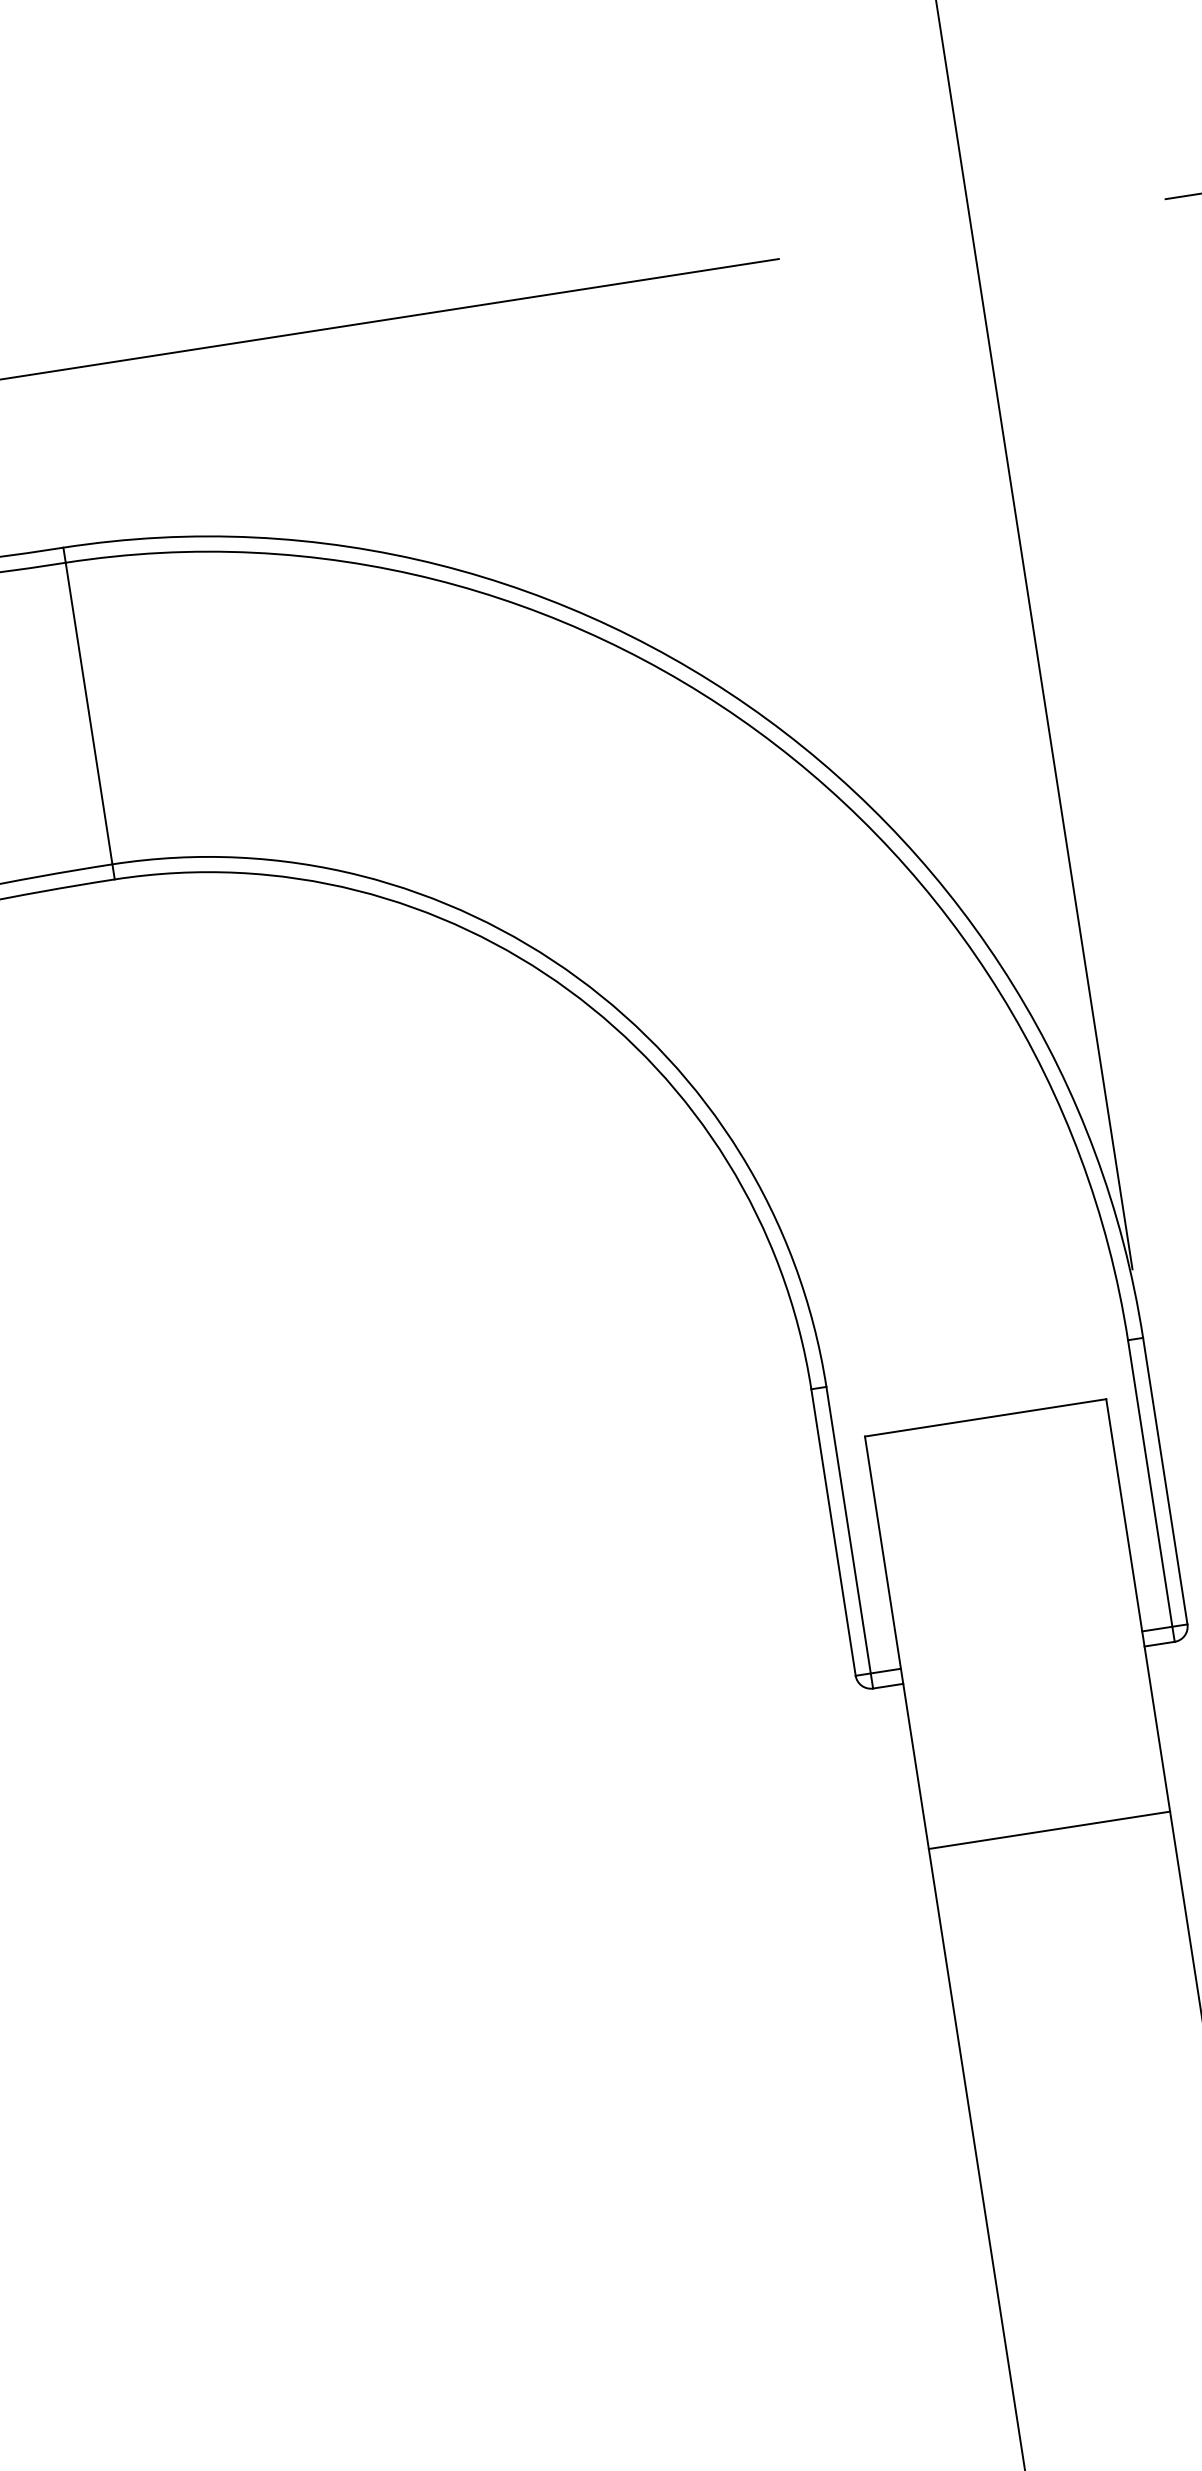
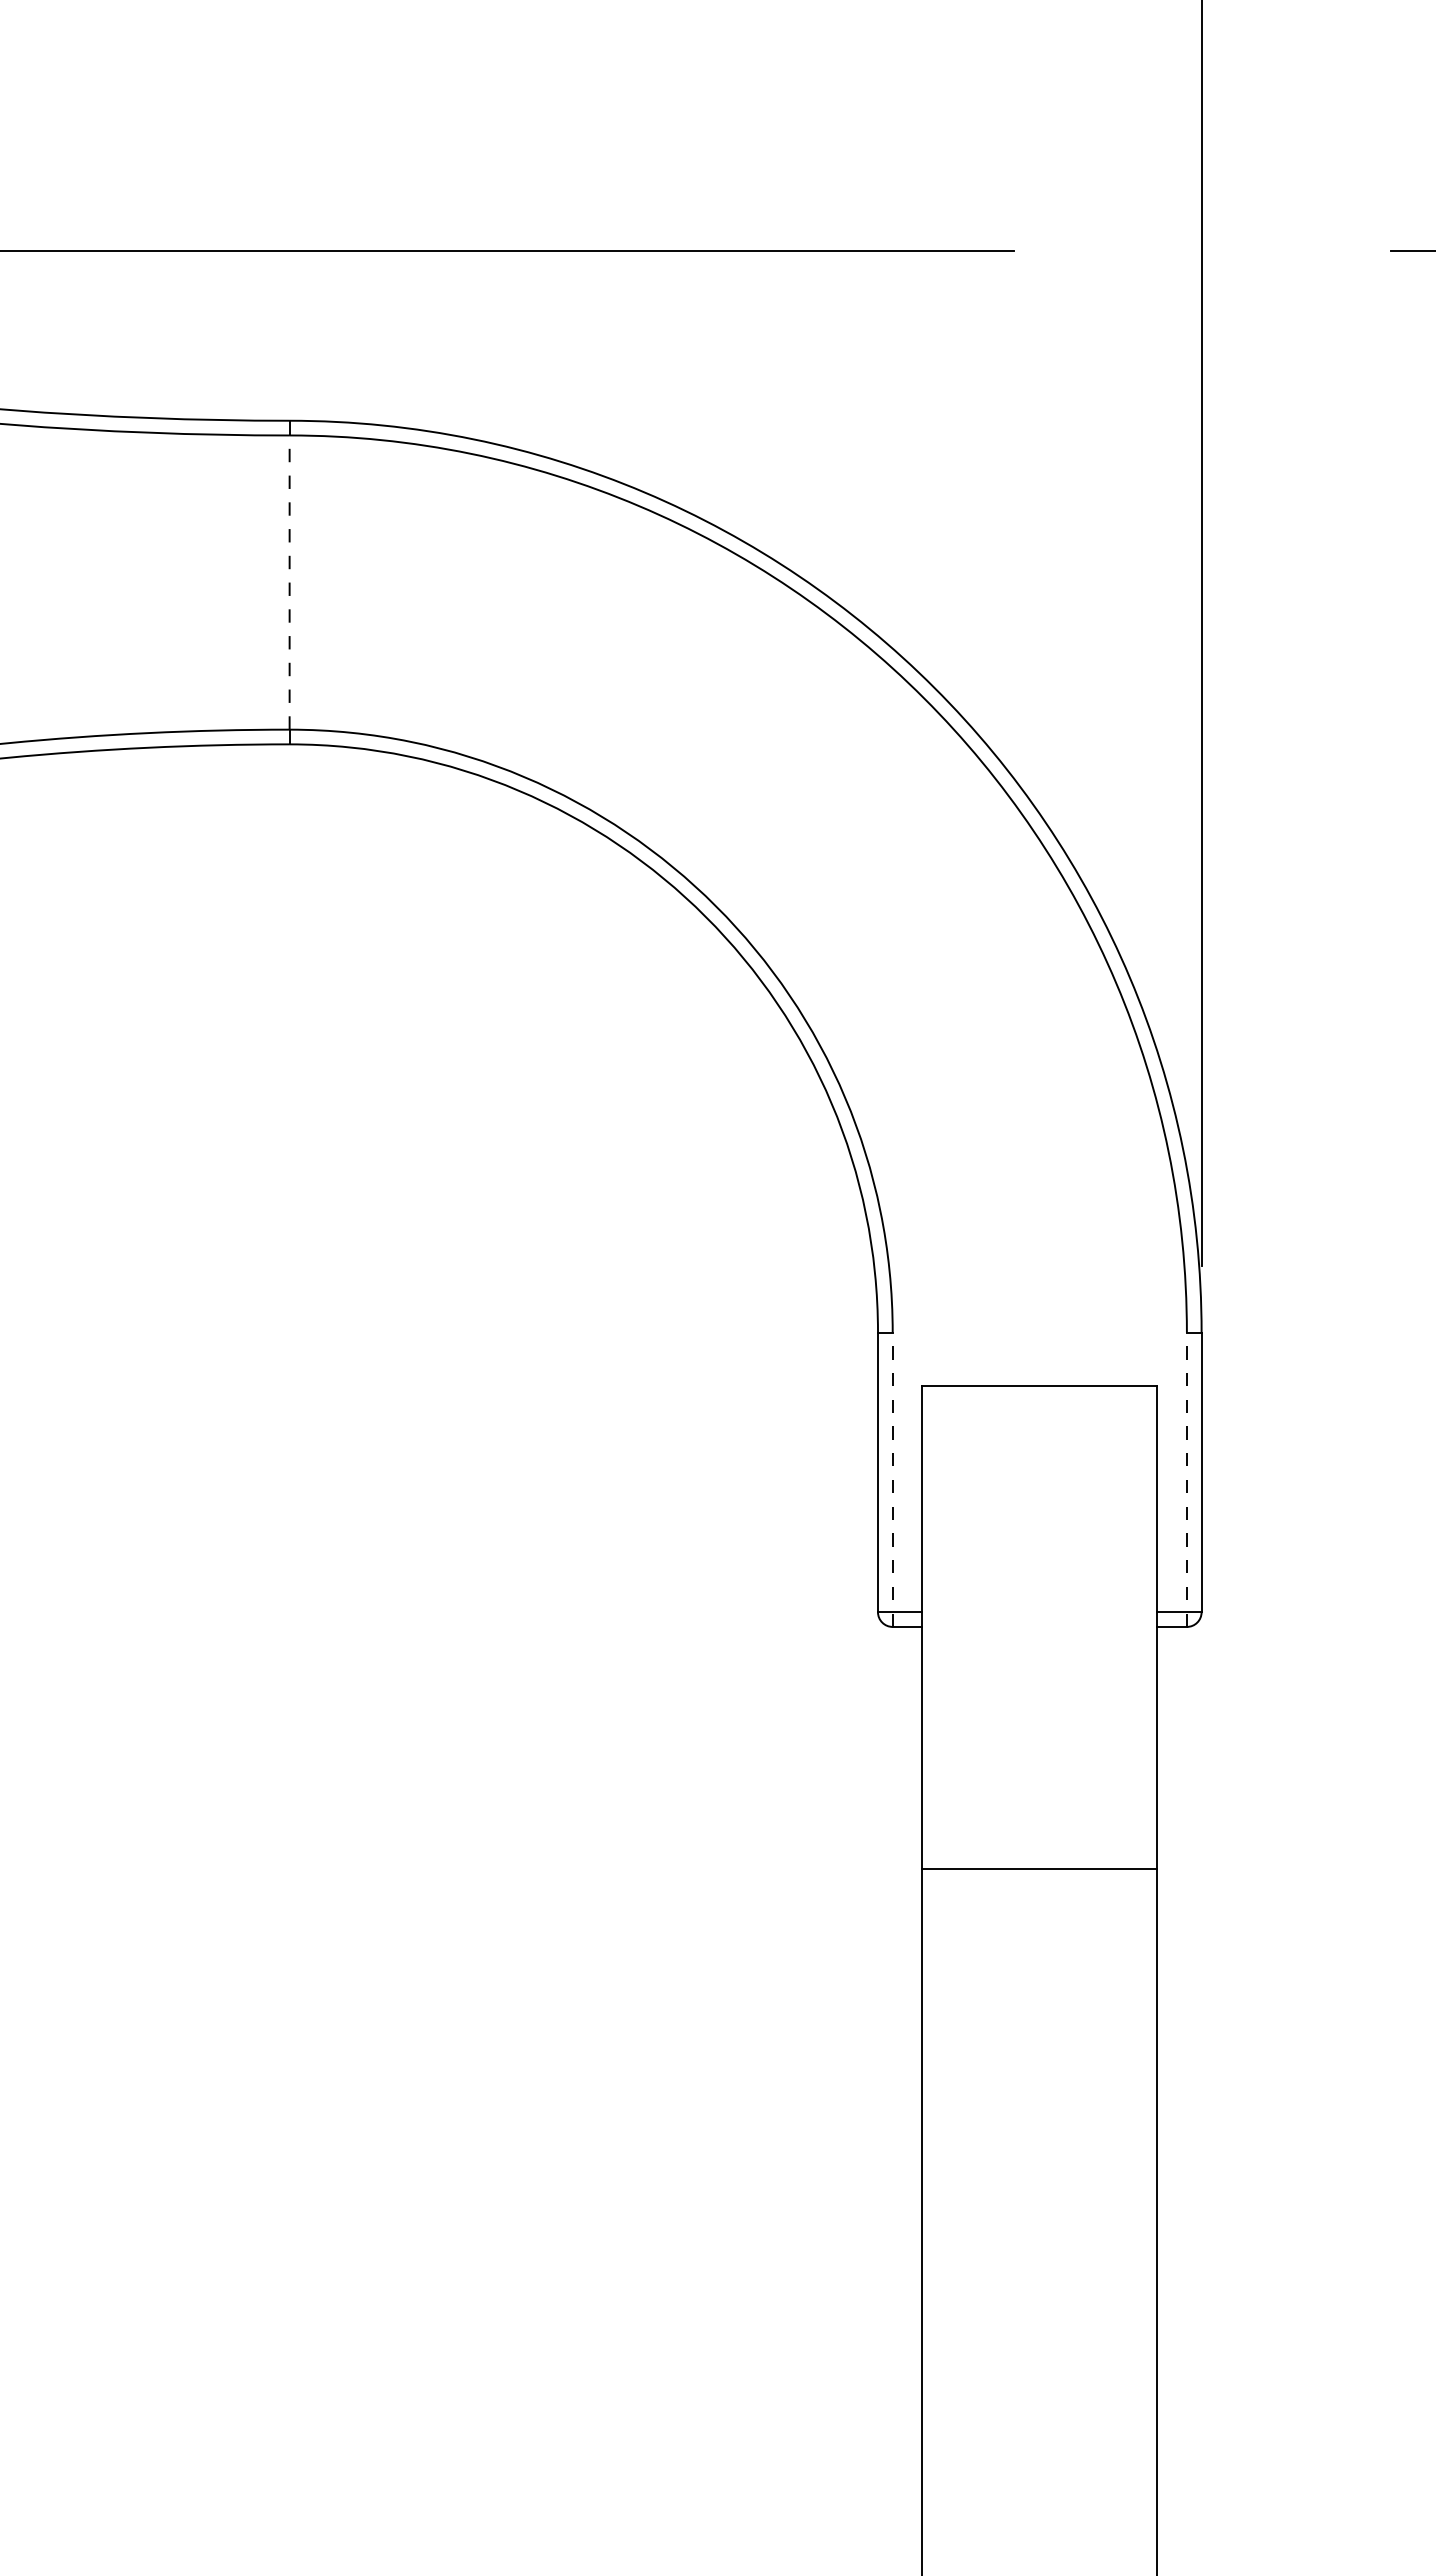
line: (88, 713) -> (289, 582), solid -> dashed
line: (1150, 1490) -> (1186, 1479), solid -> dashed
line: (849, 1537) -> (892, 1479), solid -> dashed
line: (1049, 1830) -> (1039, 1869), moved

